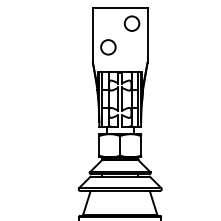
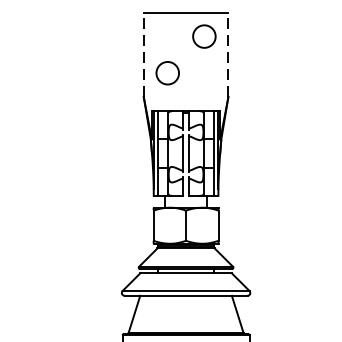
line: (92, 35) -> (143, 54), solid -> dashed
line: (147, 35) -> (228, 54), solid -> dashed

